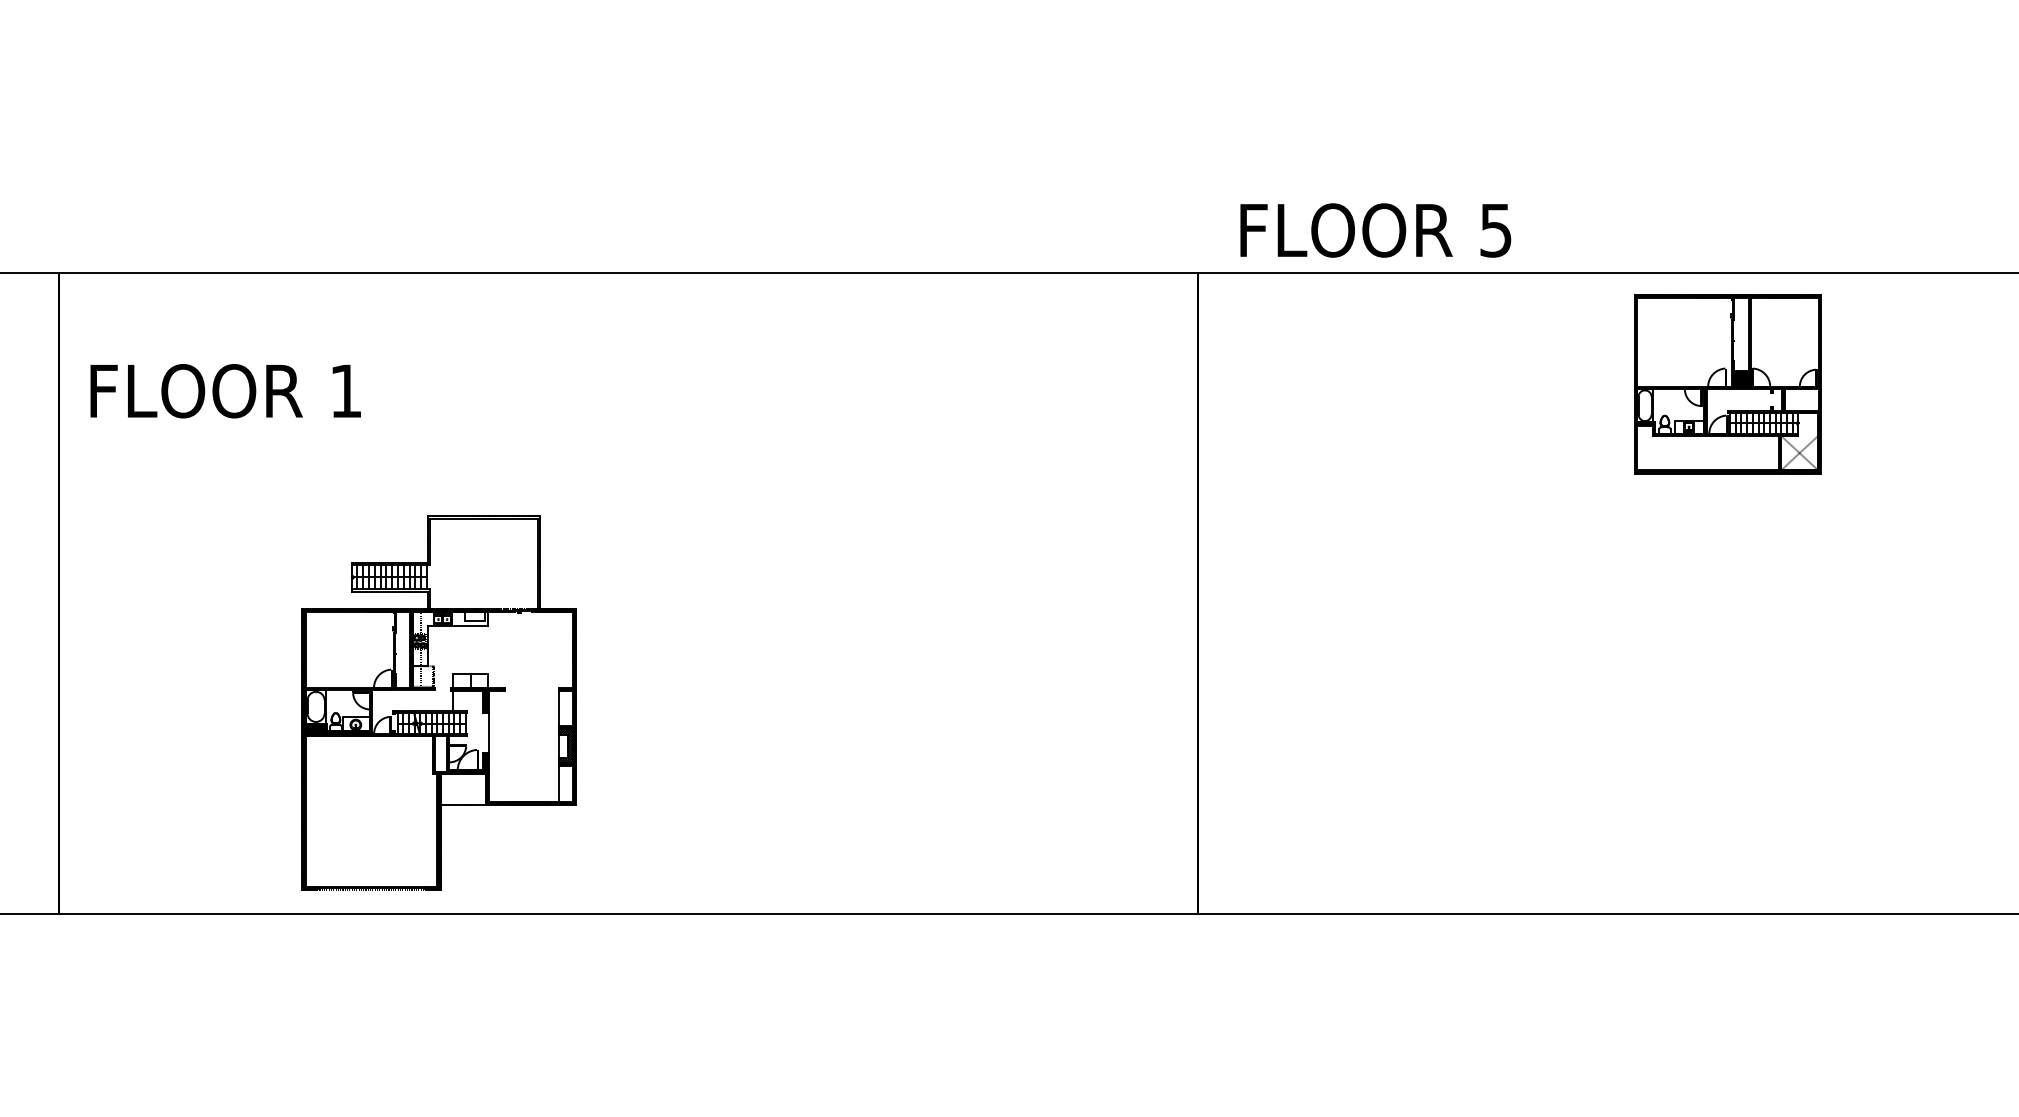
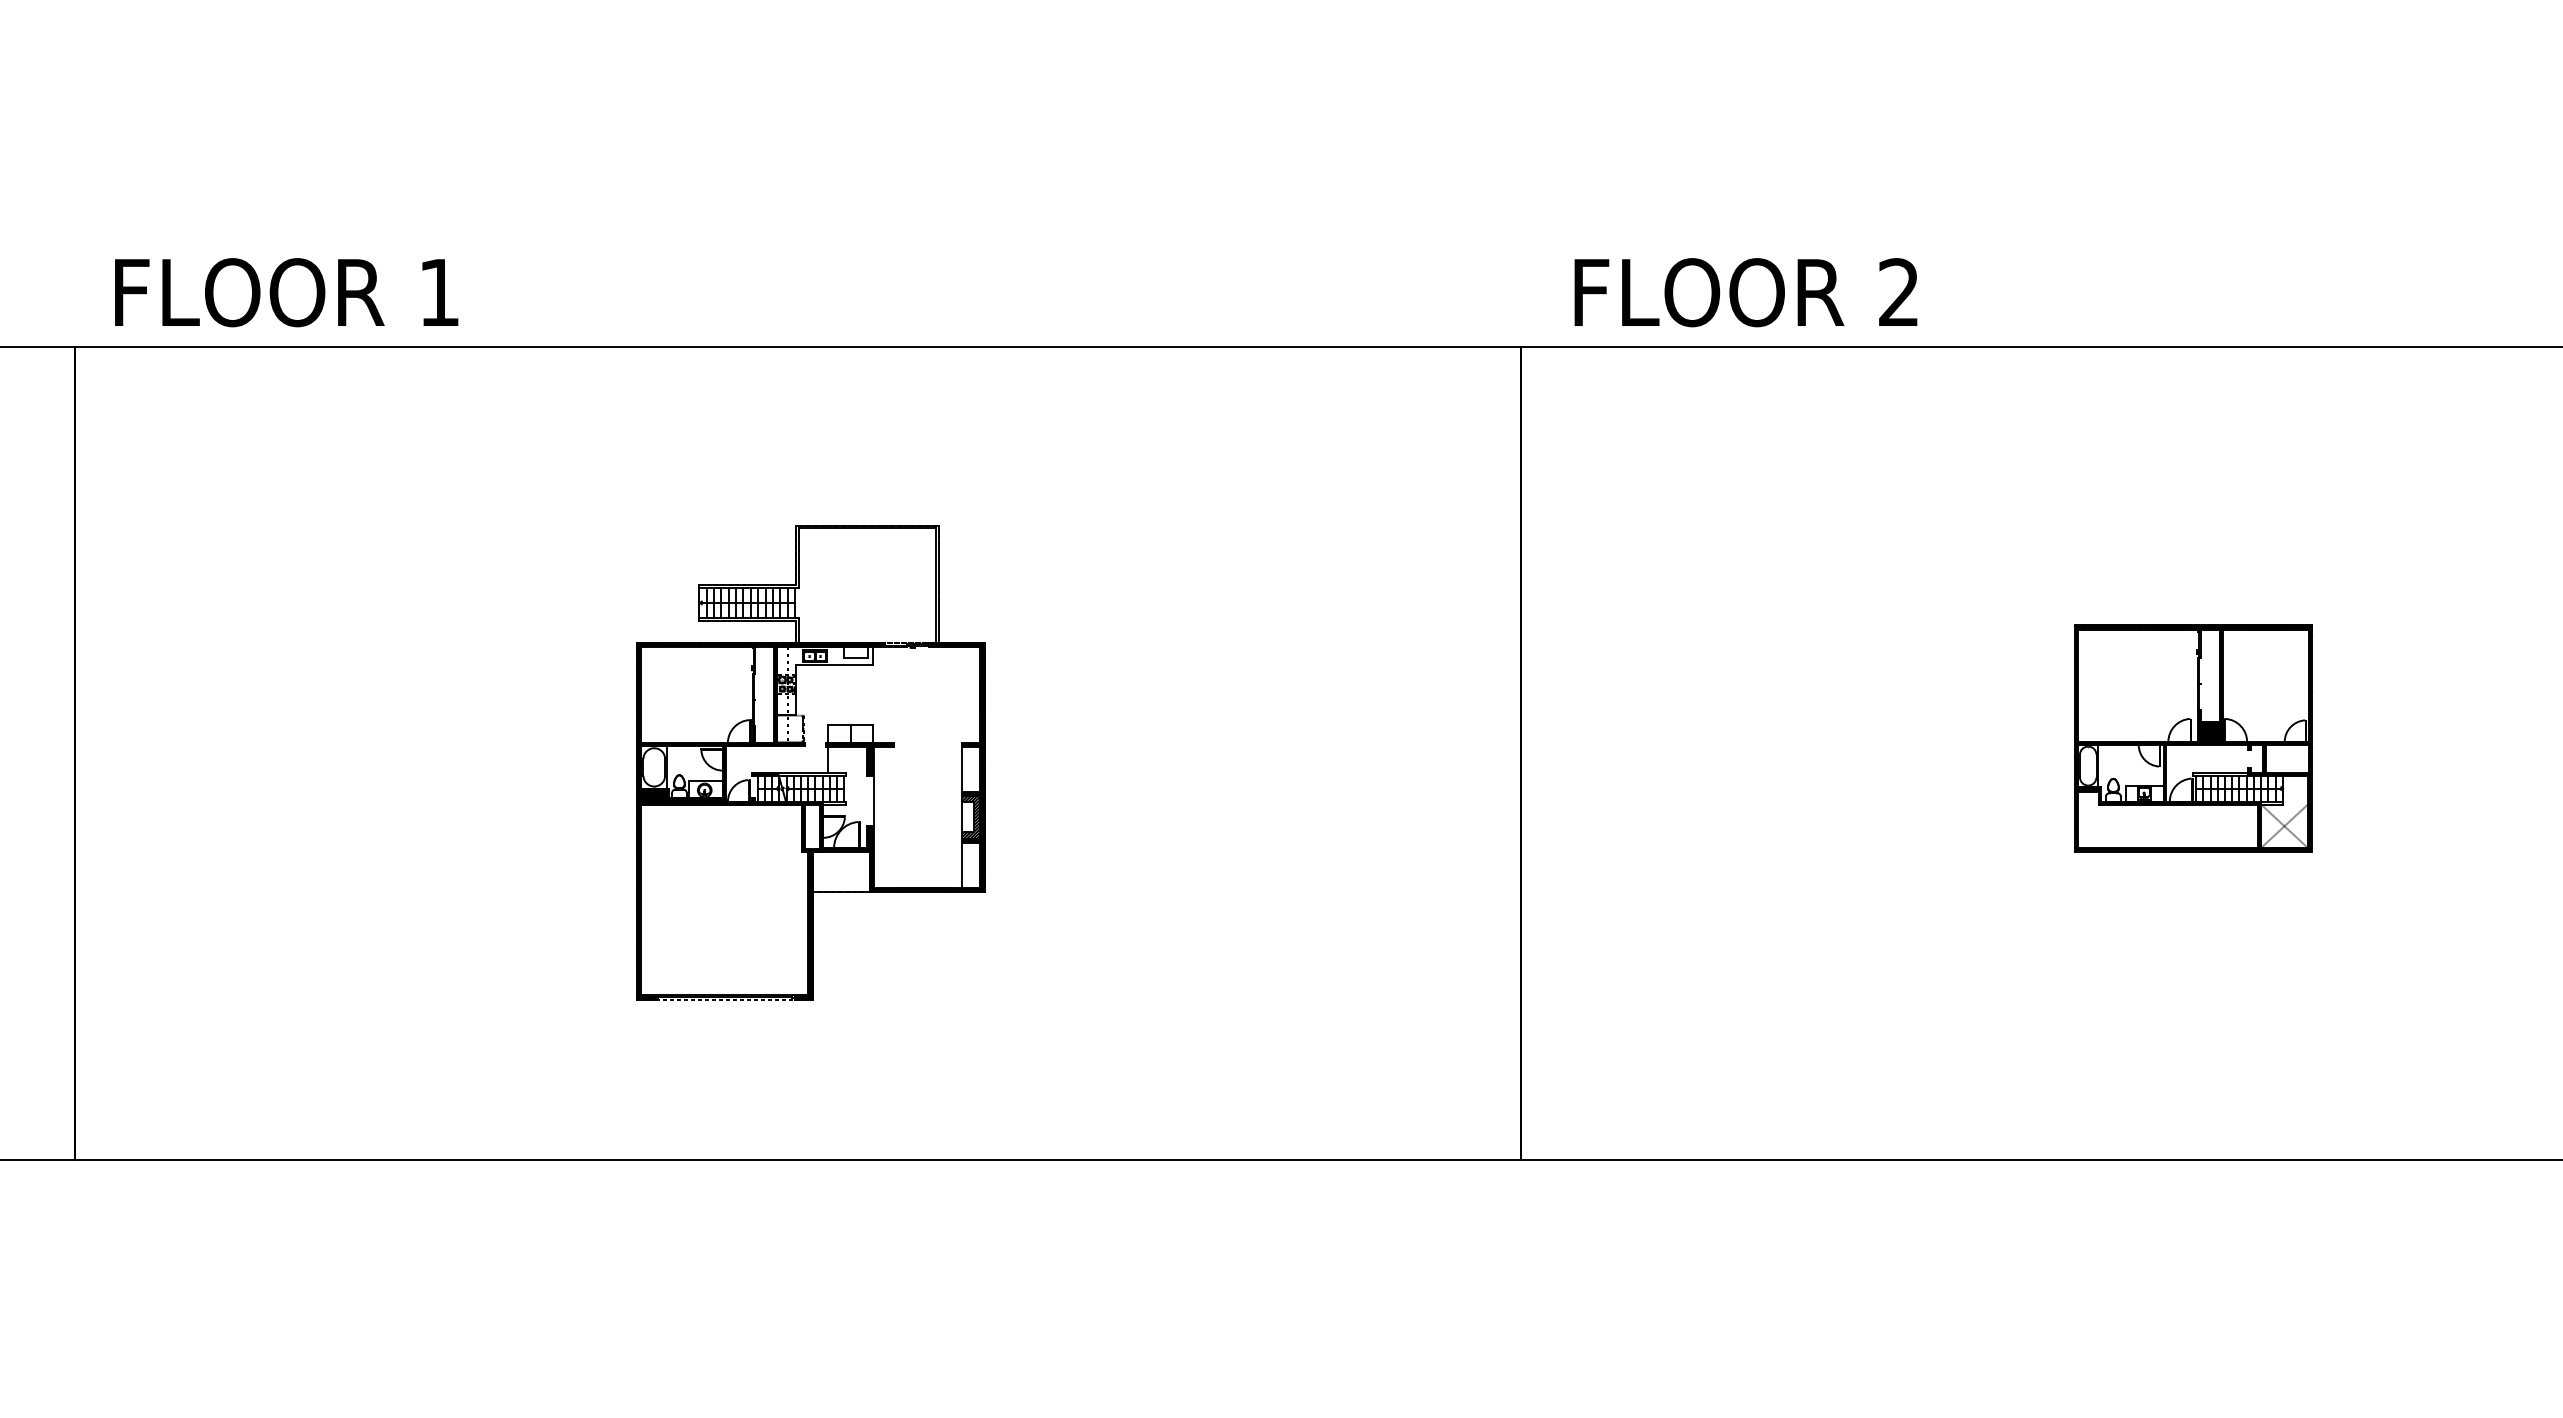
text: (1495, 230) -> (1898, 292), 5 -> 2
part: (1727, 384) -> (2193, 738), moved
text: (225, 391) -> (286, 292), moved
part: (439, 703) -> (810, 762), moved

